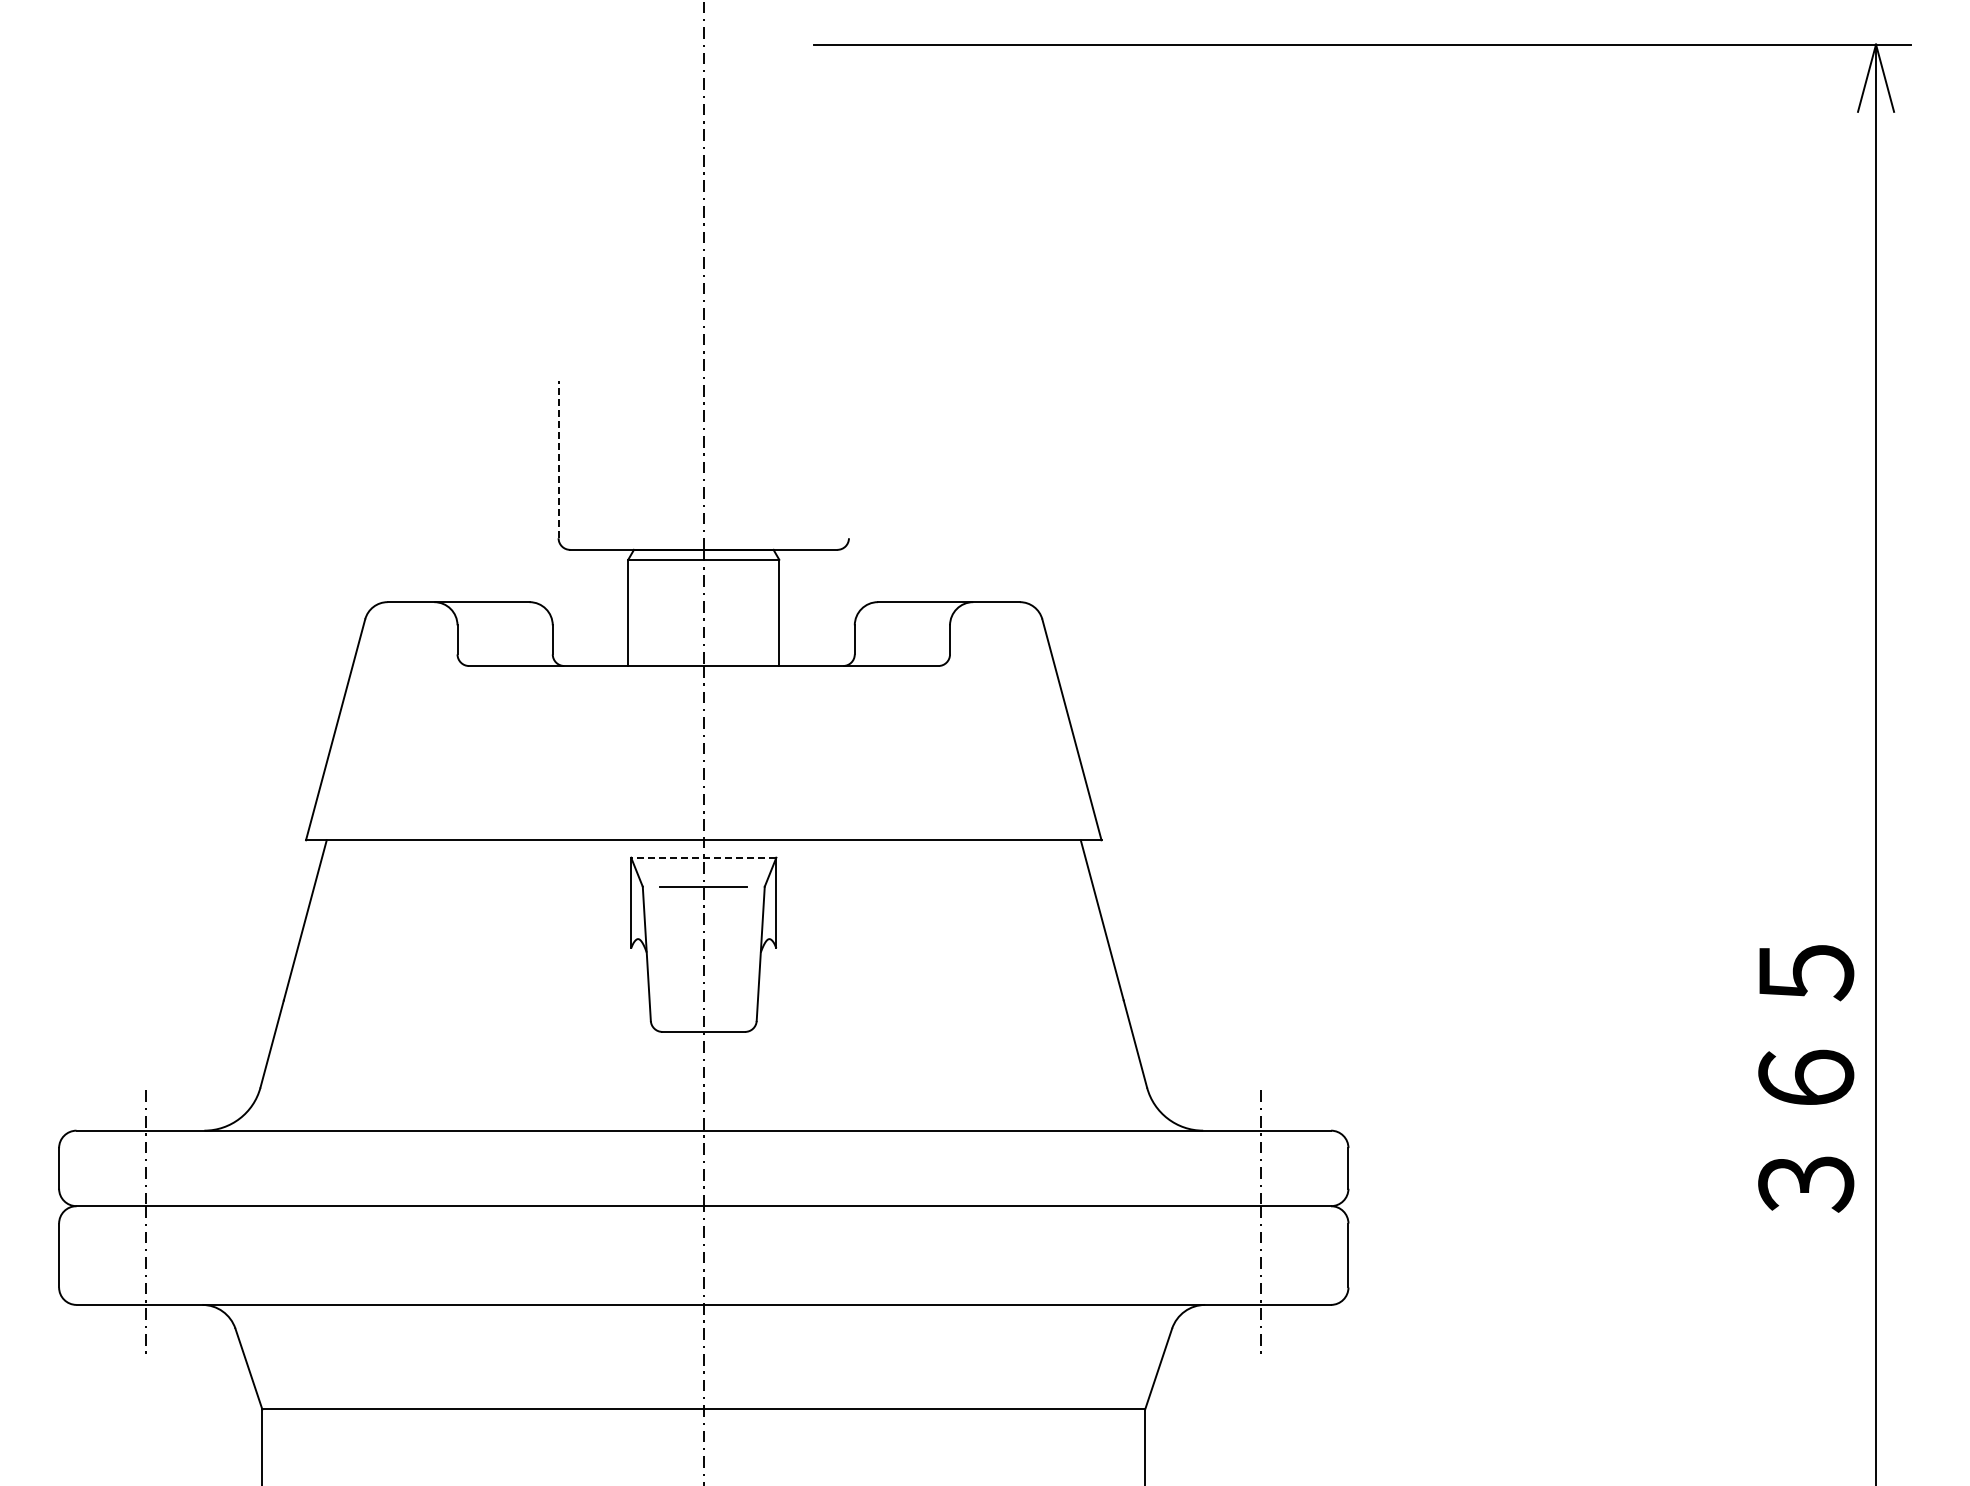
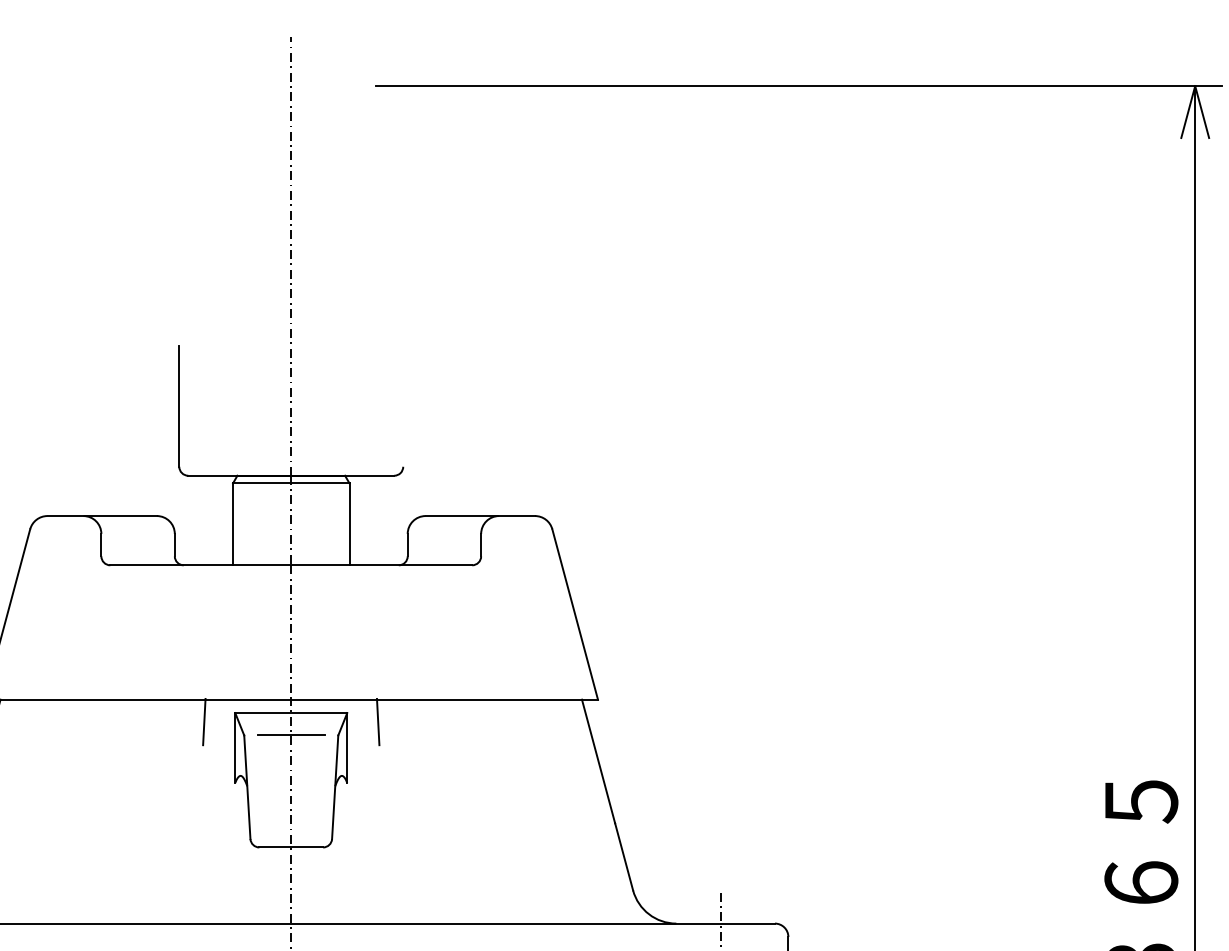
line: (558, 459) -> (179, 406), dashed -> solid
line: (703, 857) -> (291, 712), dashed -> solid
line: (590, 869) -> (203, 722), added
line: (816, 869) -> (378, 722), added

